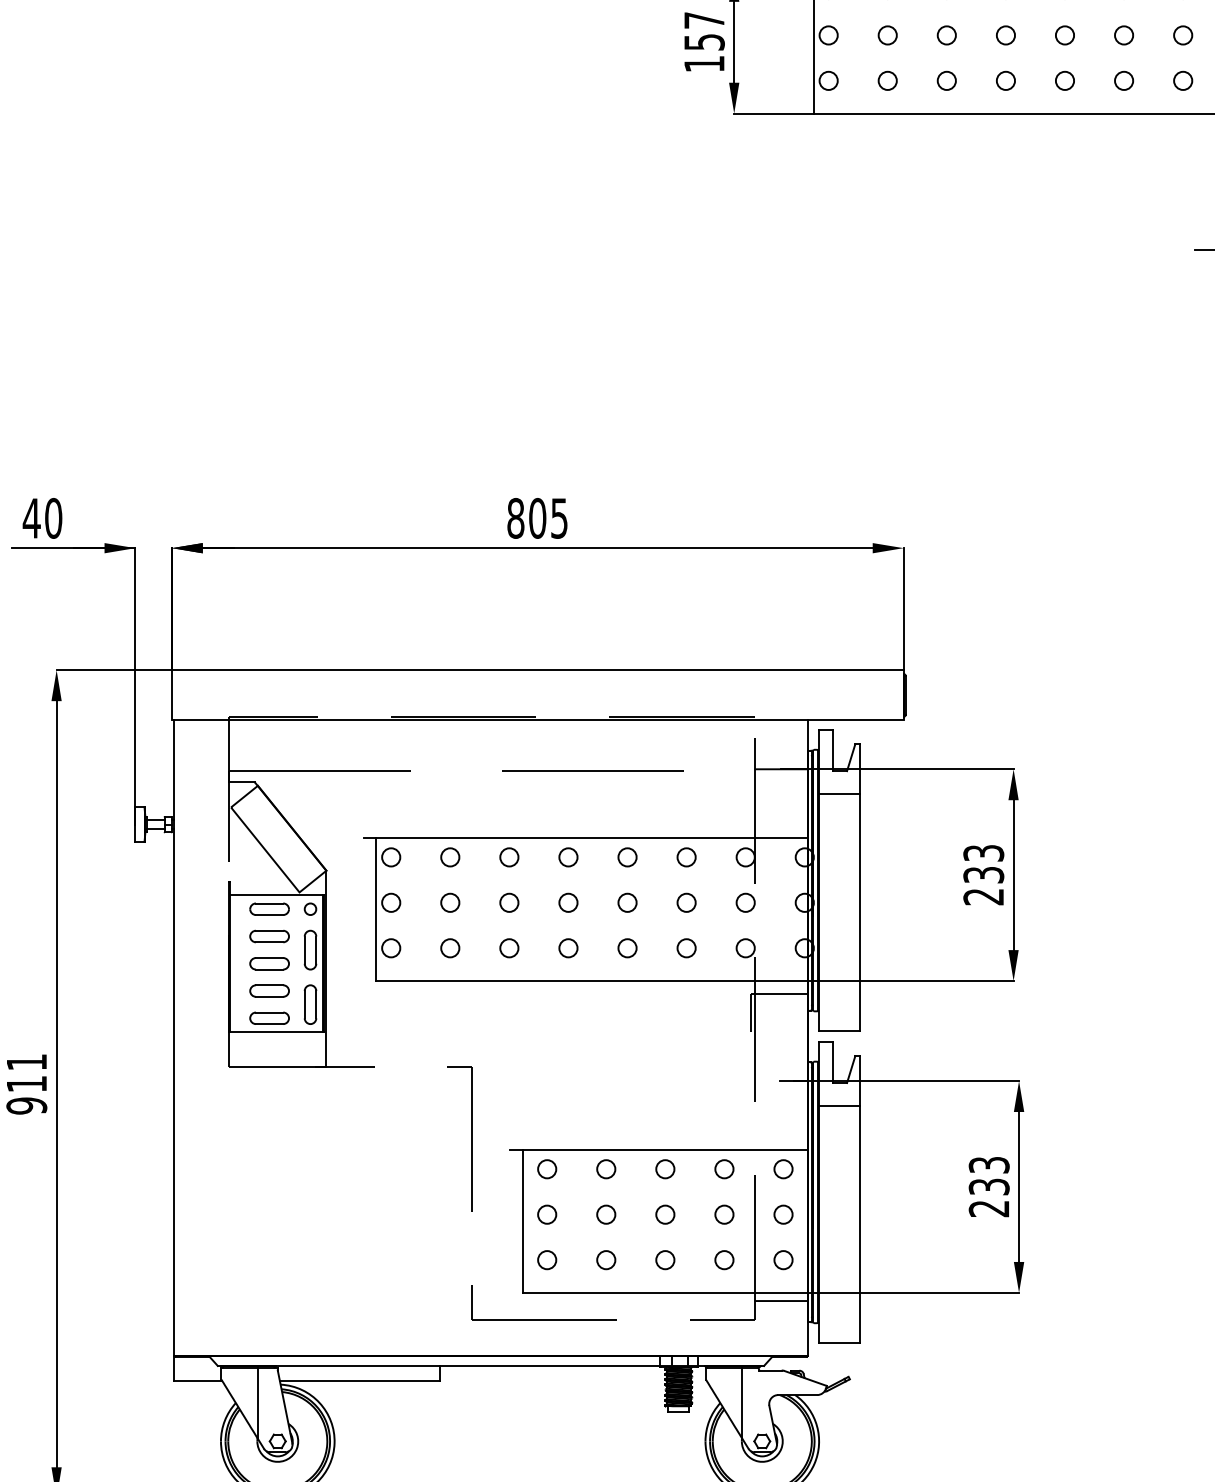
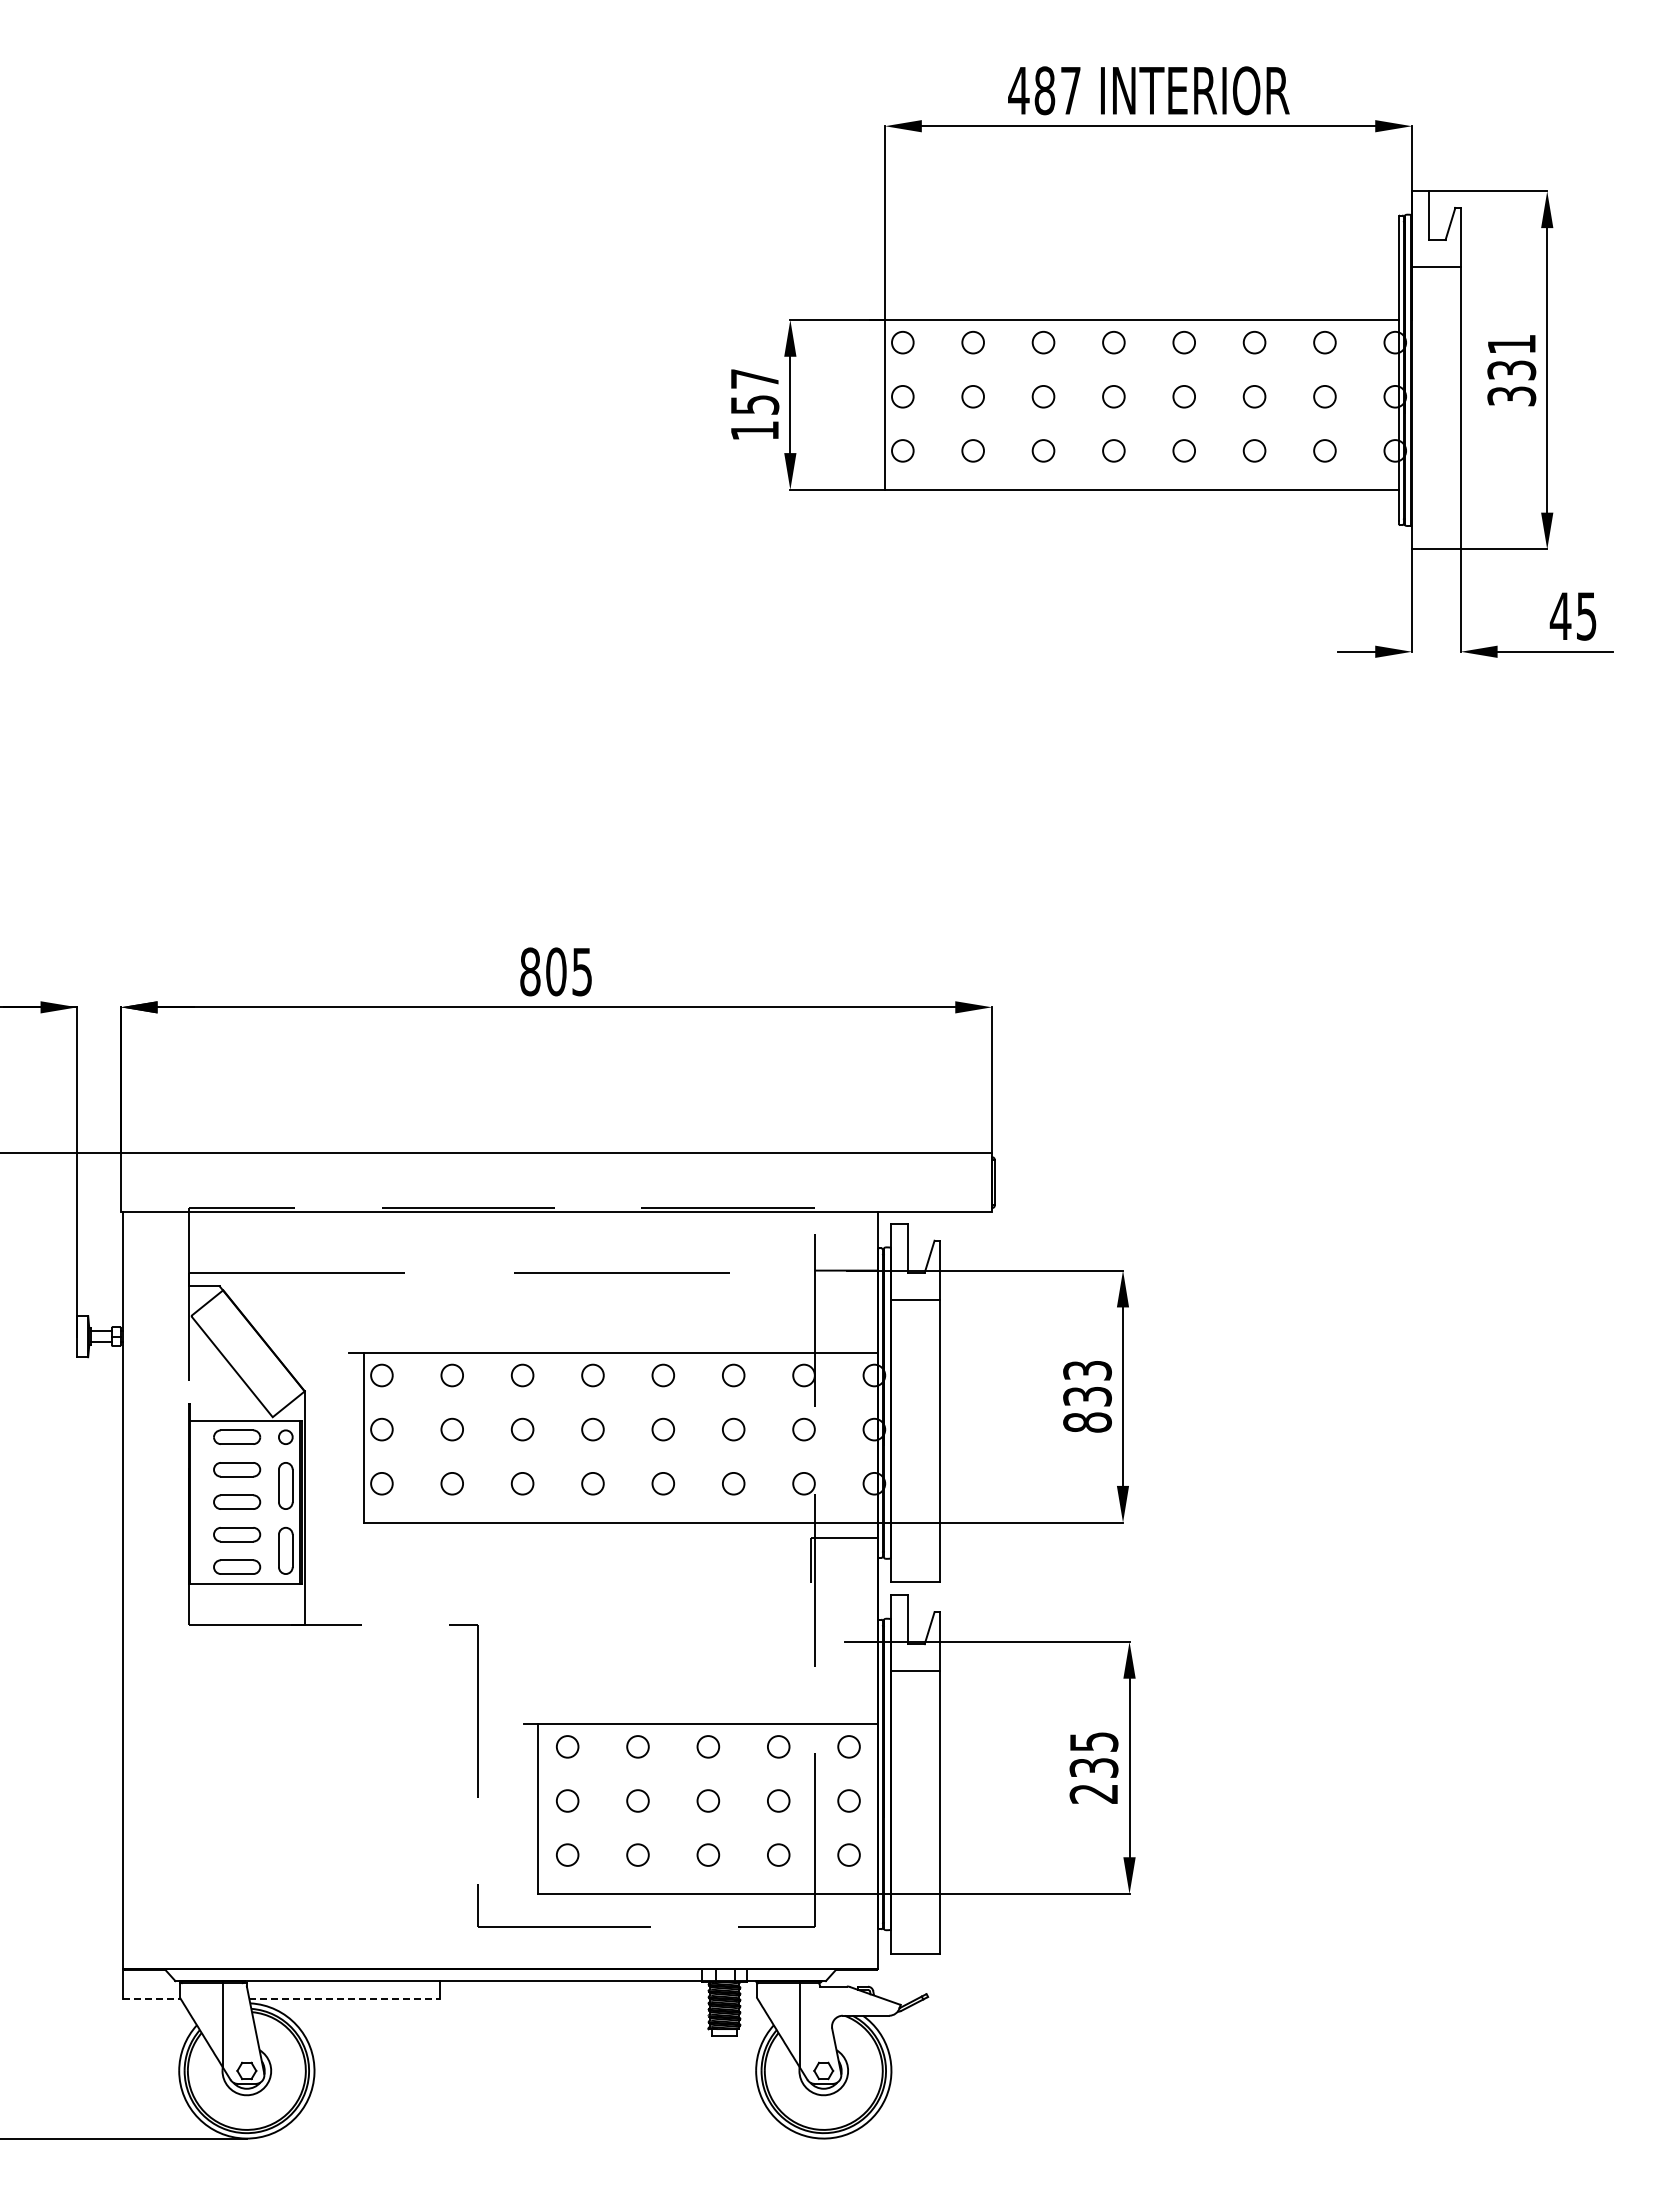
text: (983, 896) -> (1087, 1422), 233 -> 833
text: (988, 1164) -> (1093, 1741), 233 -> 235
line: (781, 1300) -> (846, 1903), removed
line: (197, 1380) -> (151, 1998), solid -> dashed
line: (359, 1380) -> (344, 1998), solid -> dashed

